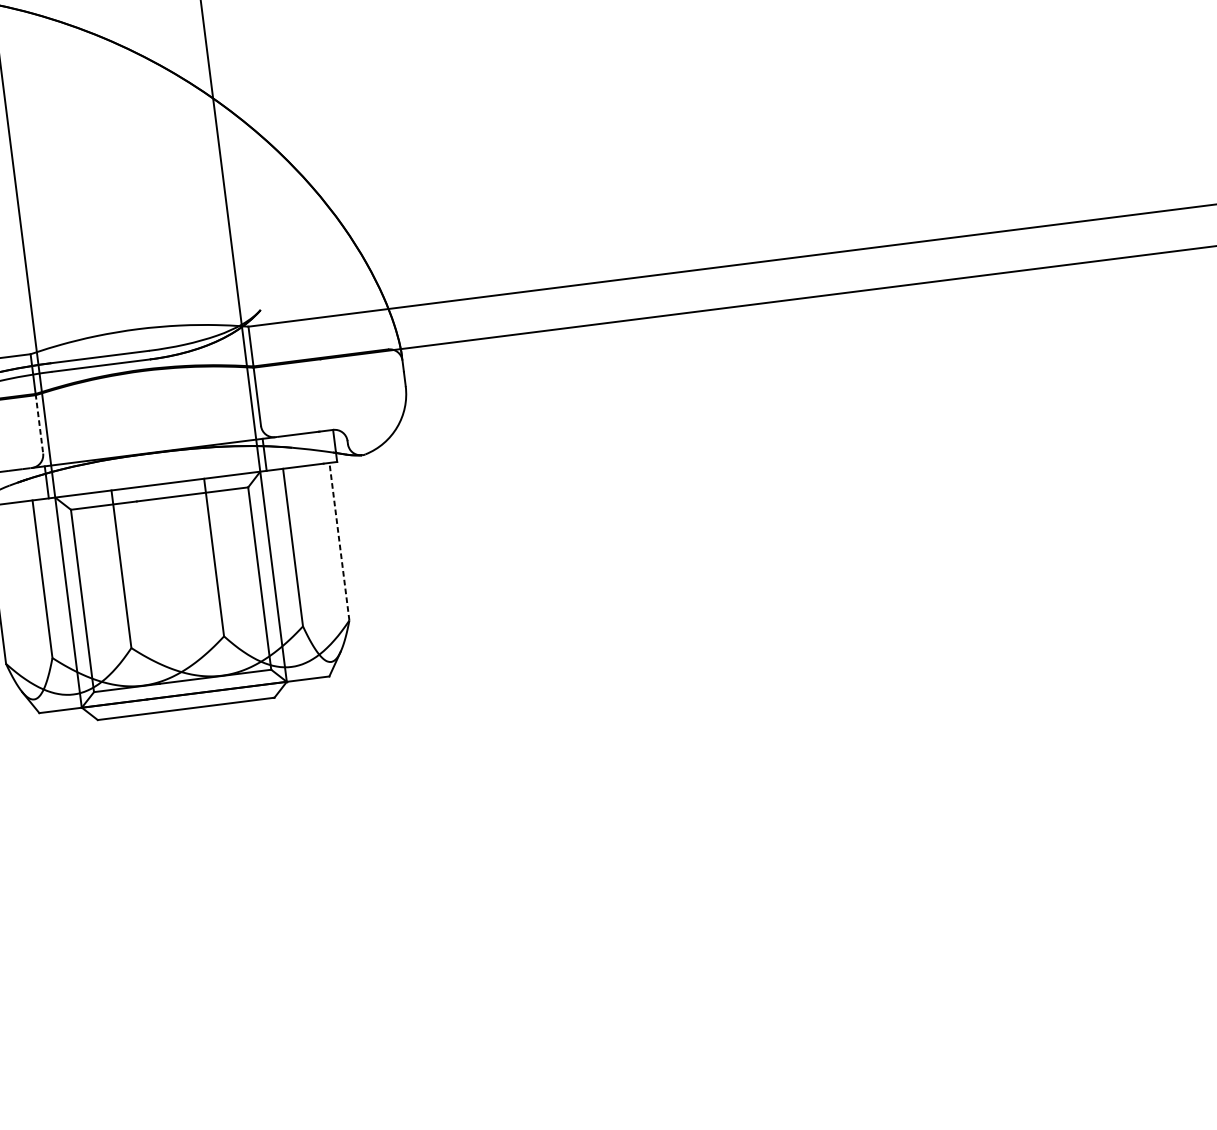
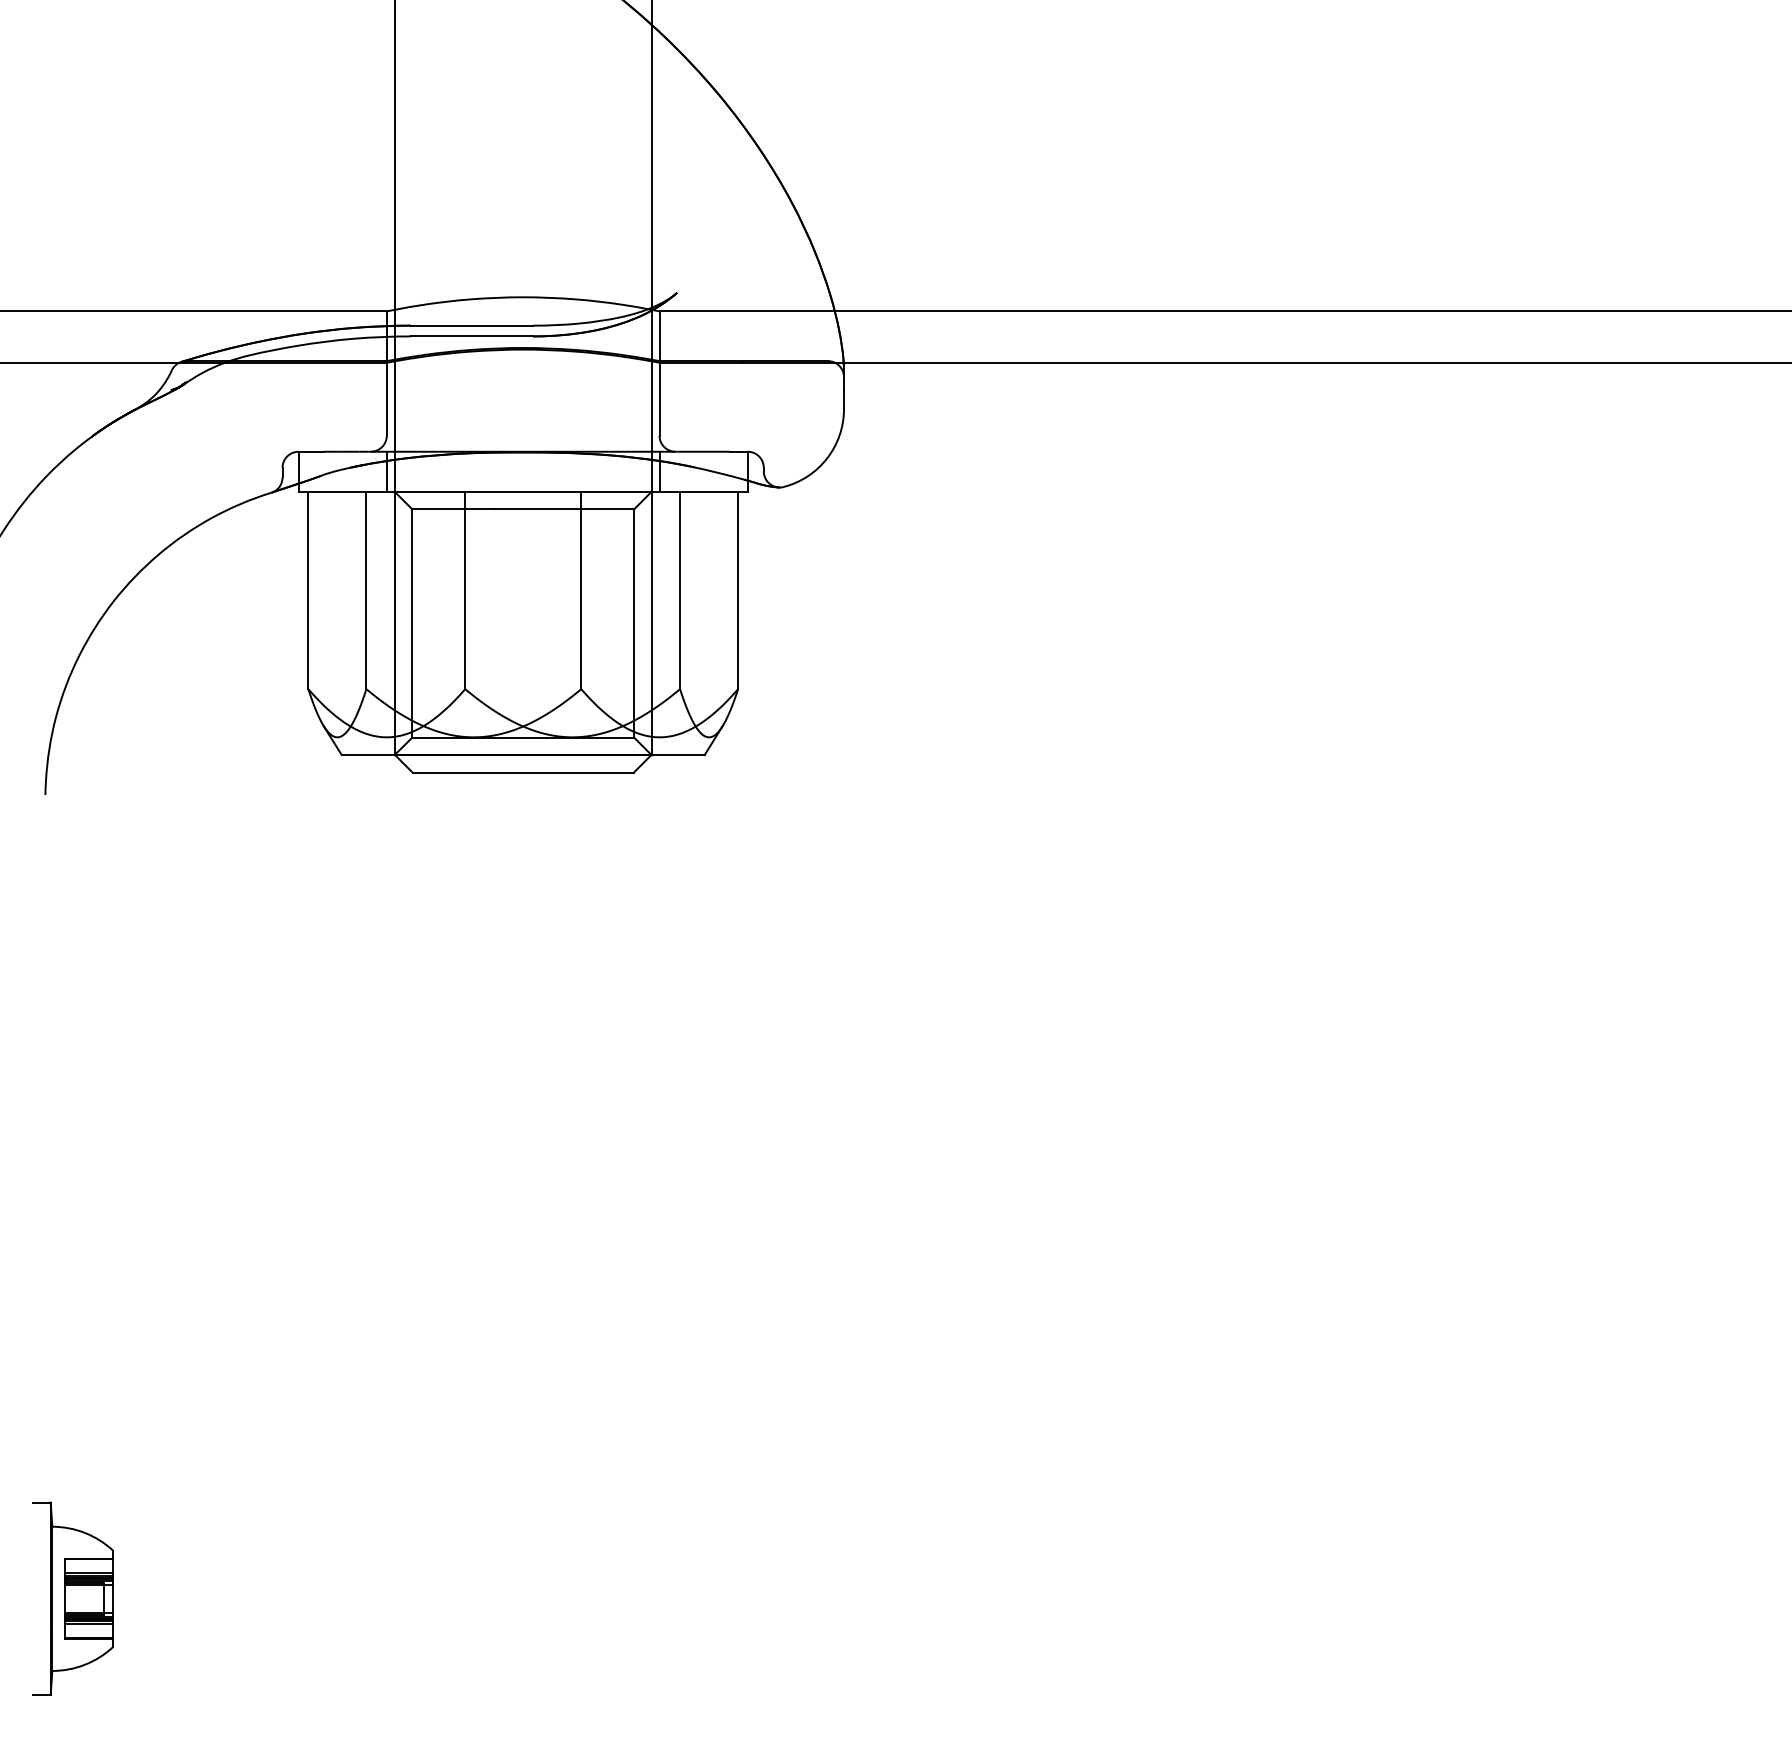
line: (39, 423) -> (386, 398), dashed -> solid
line: (339, 541) -> (738, 590), dashed -> solid

